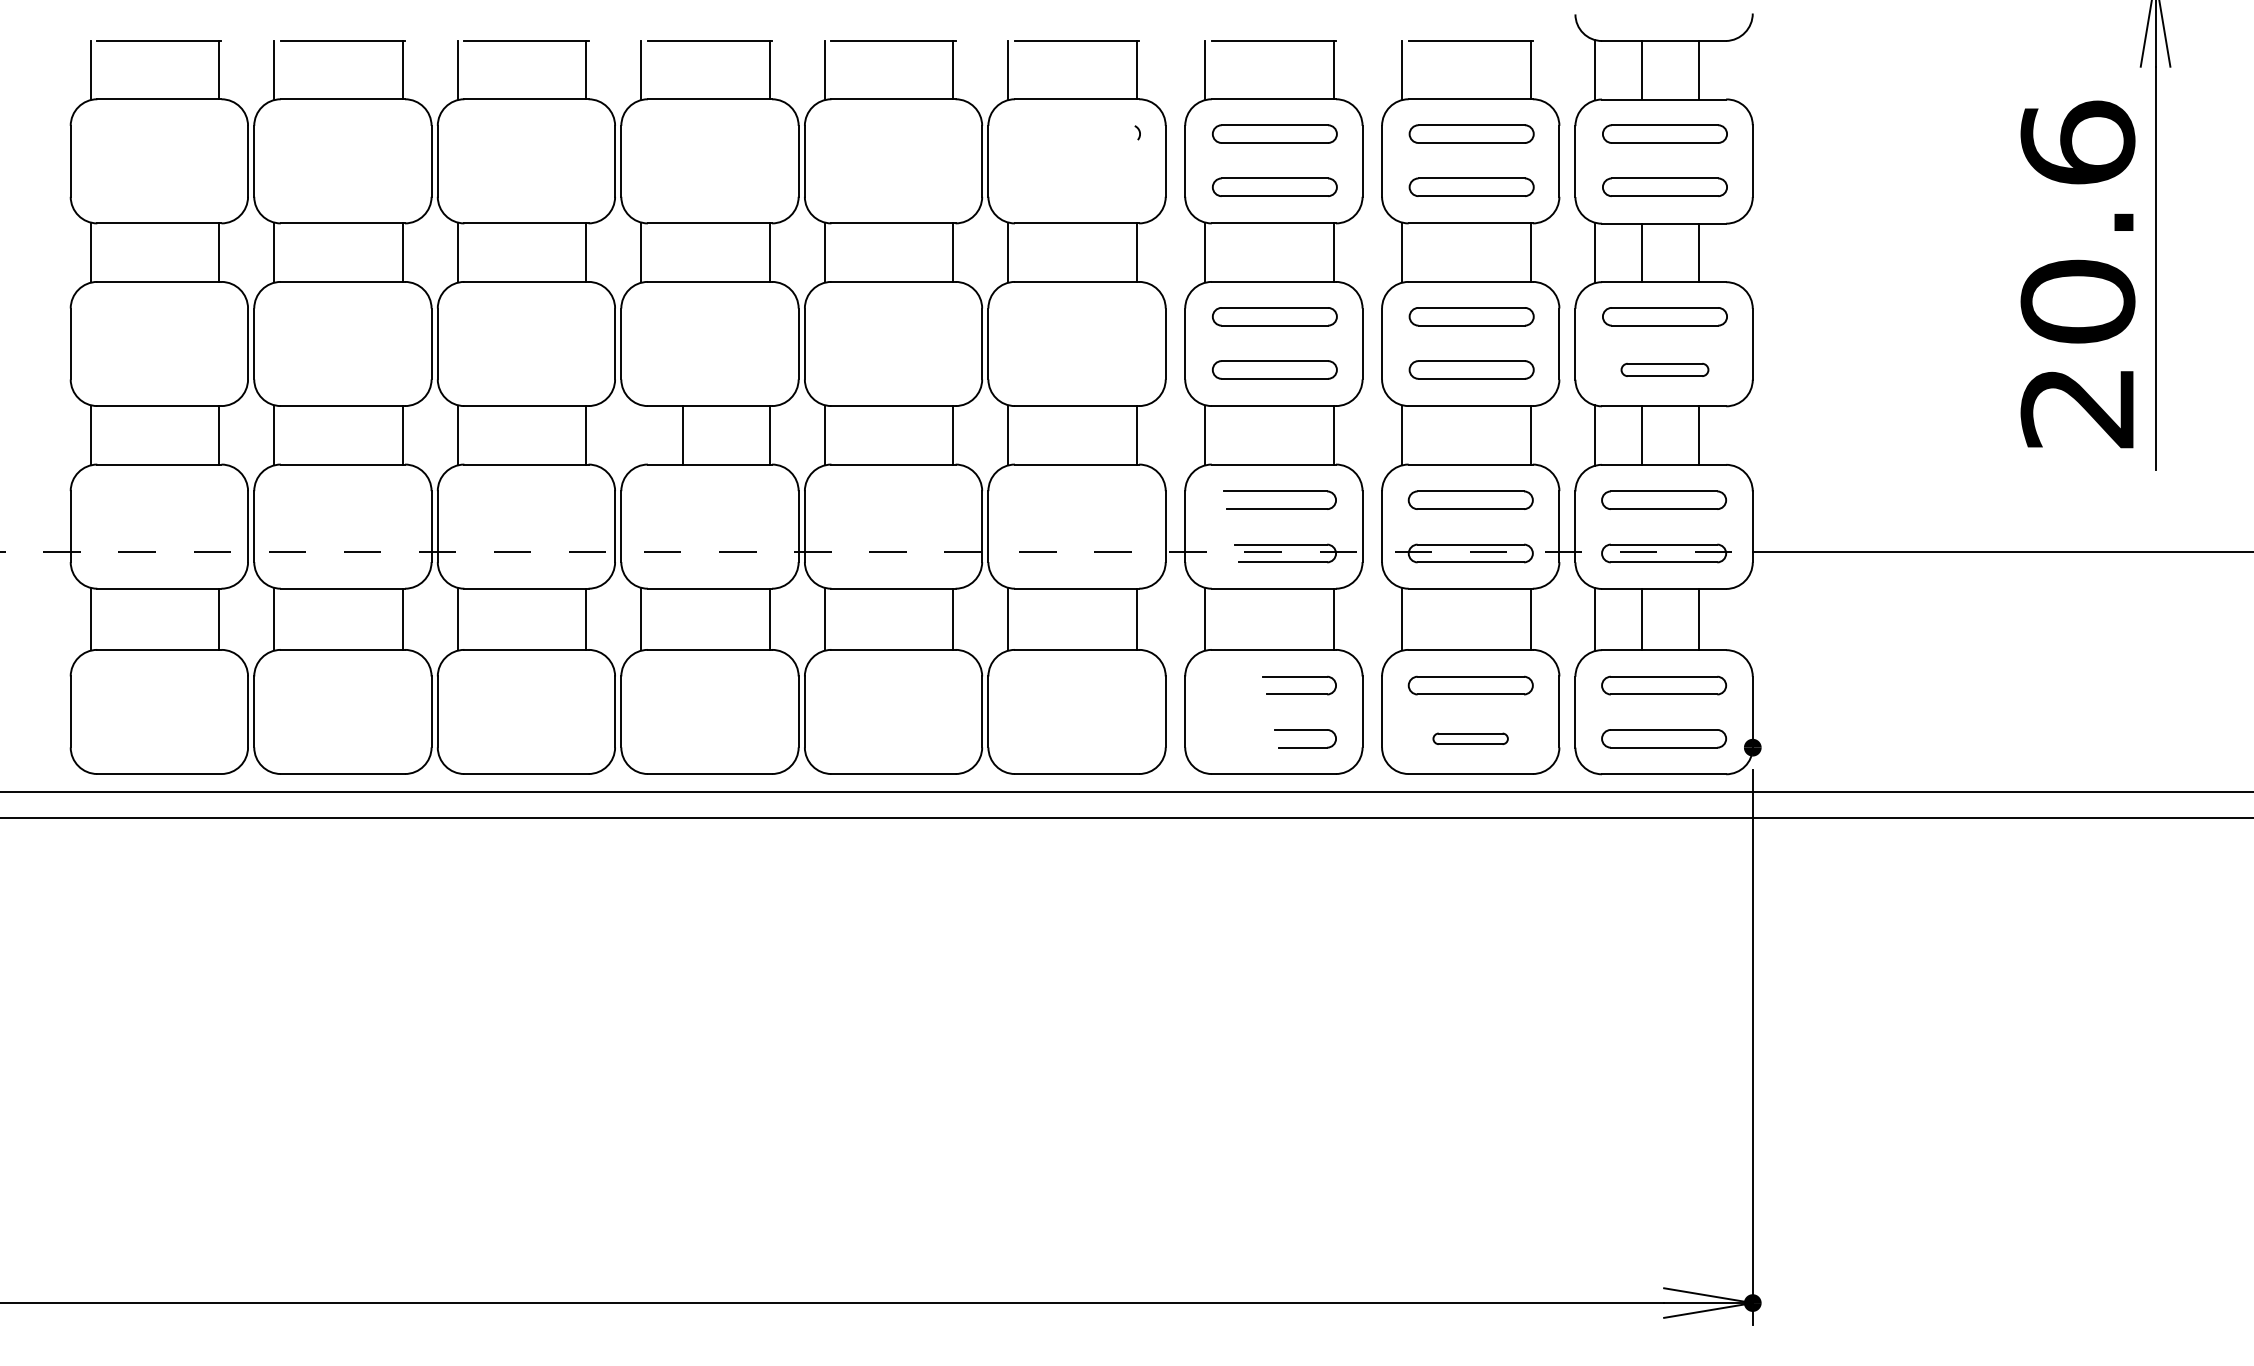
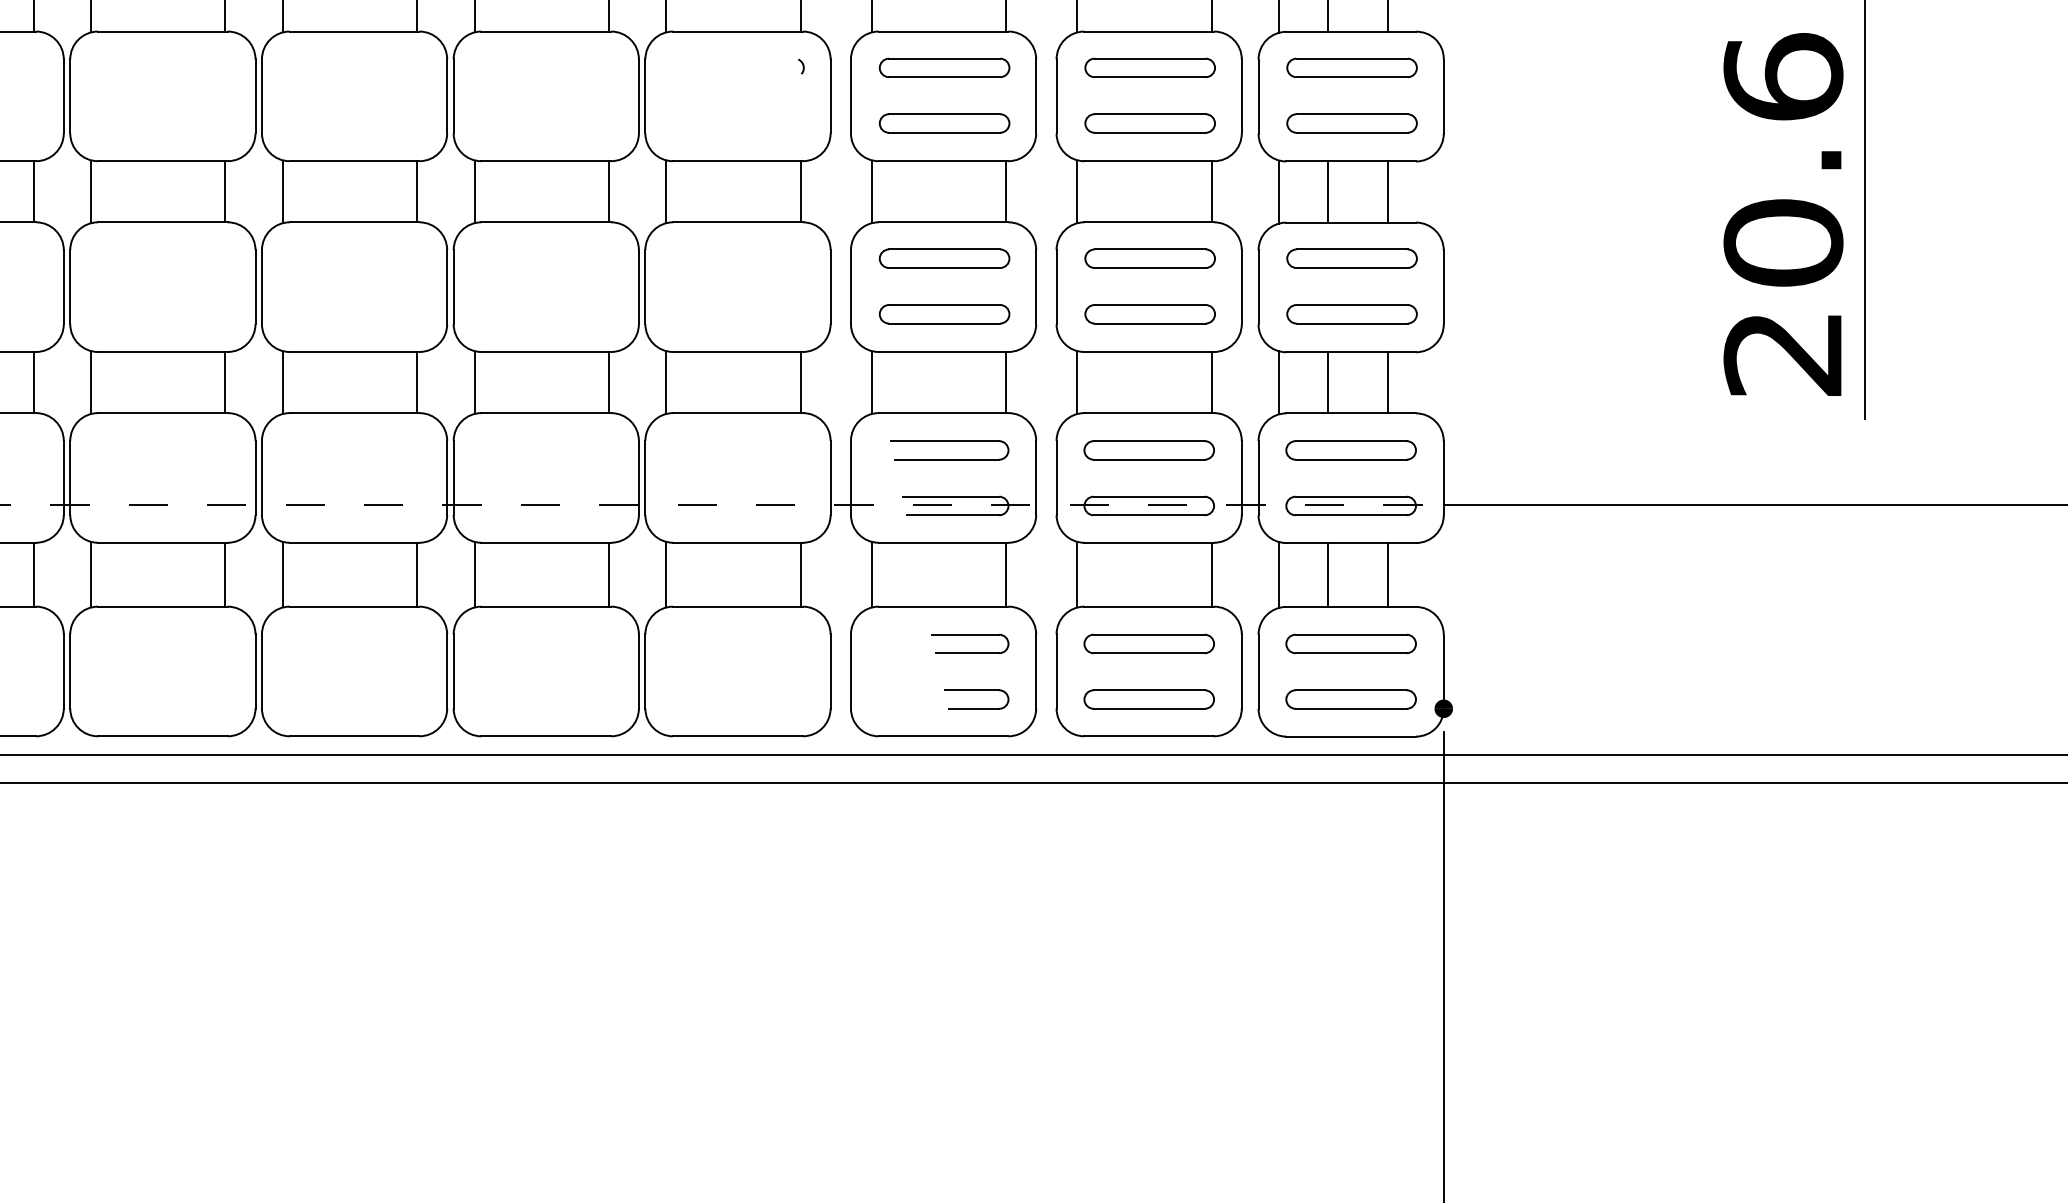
part: (1664, 369) -> (1351, 313), size x1.43
line: (683, 435) -> (283, 382), moved
part: (1470, 738) -> (1148, 699), size x1.67

